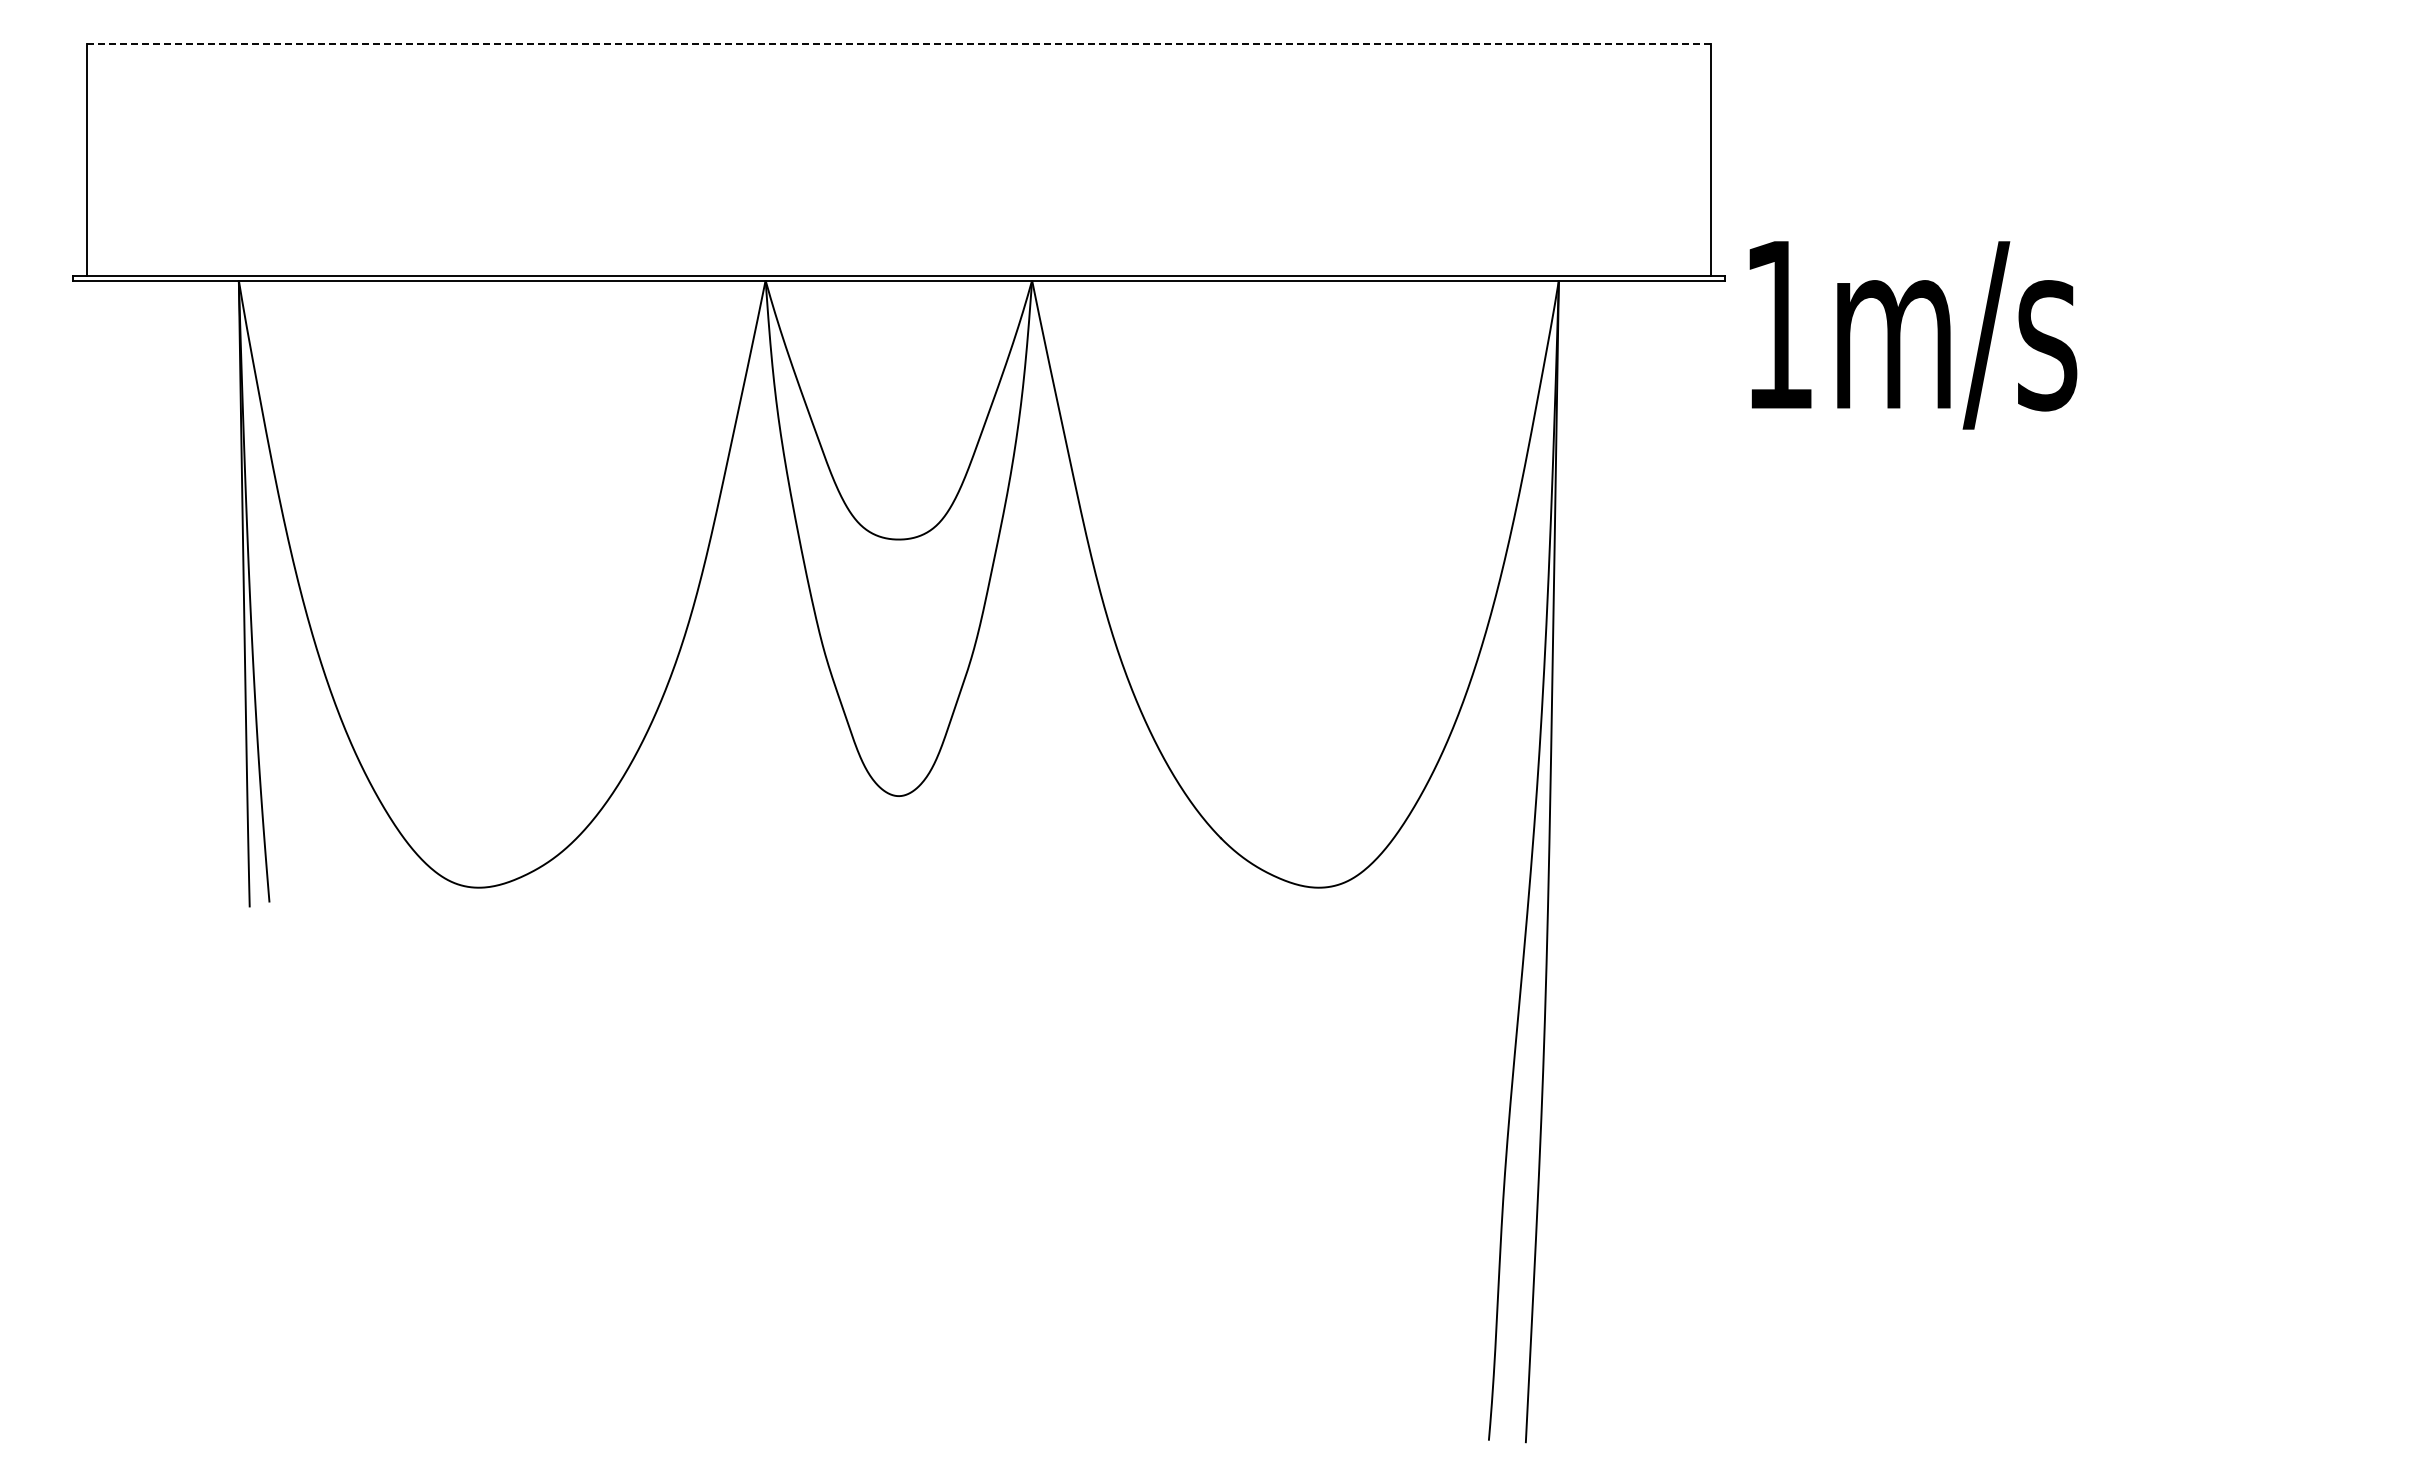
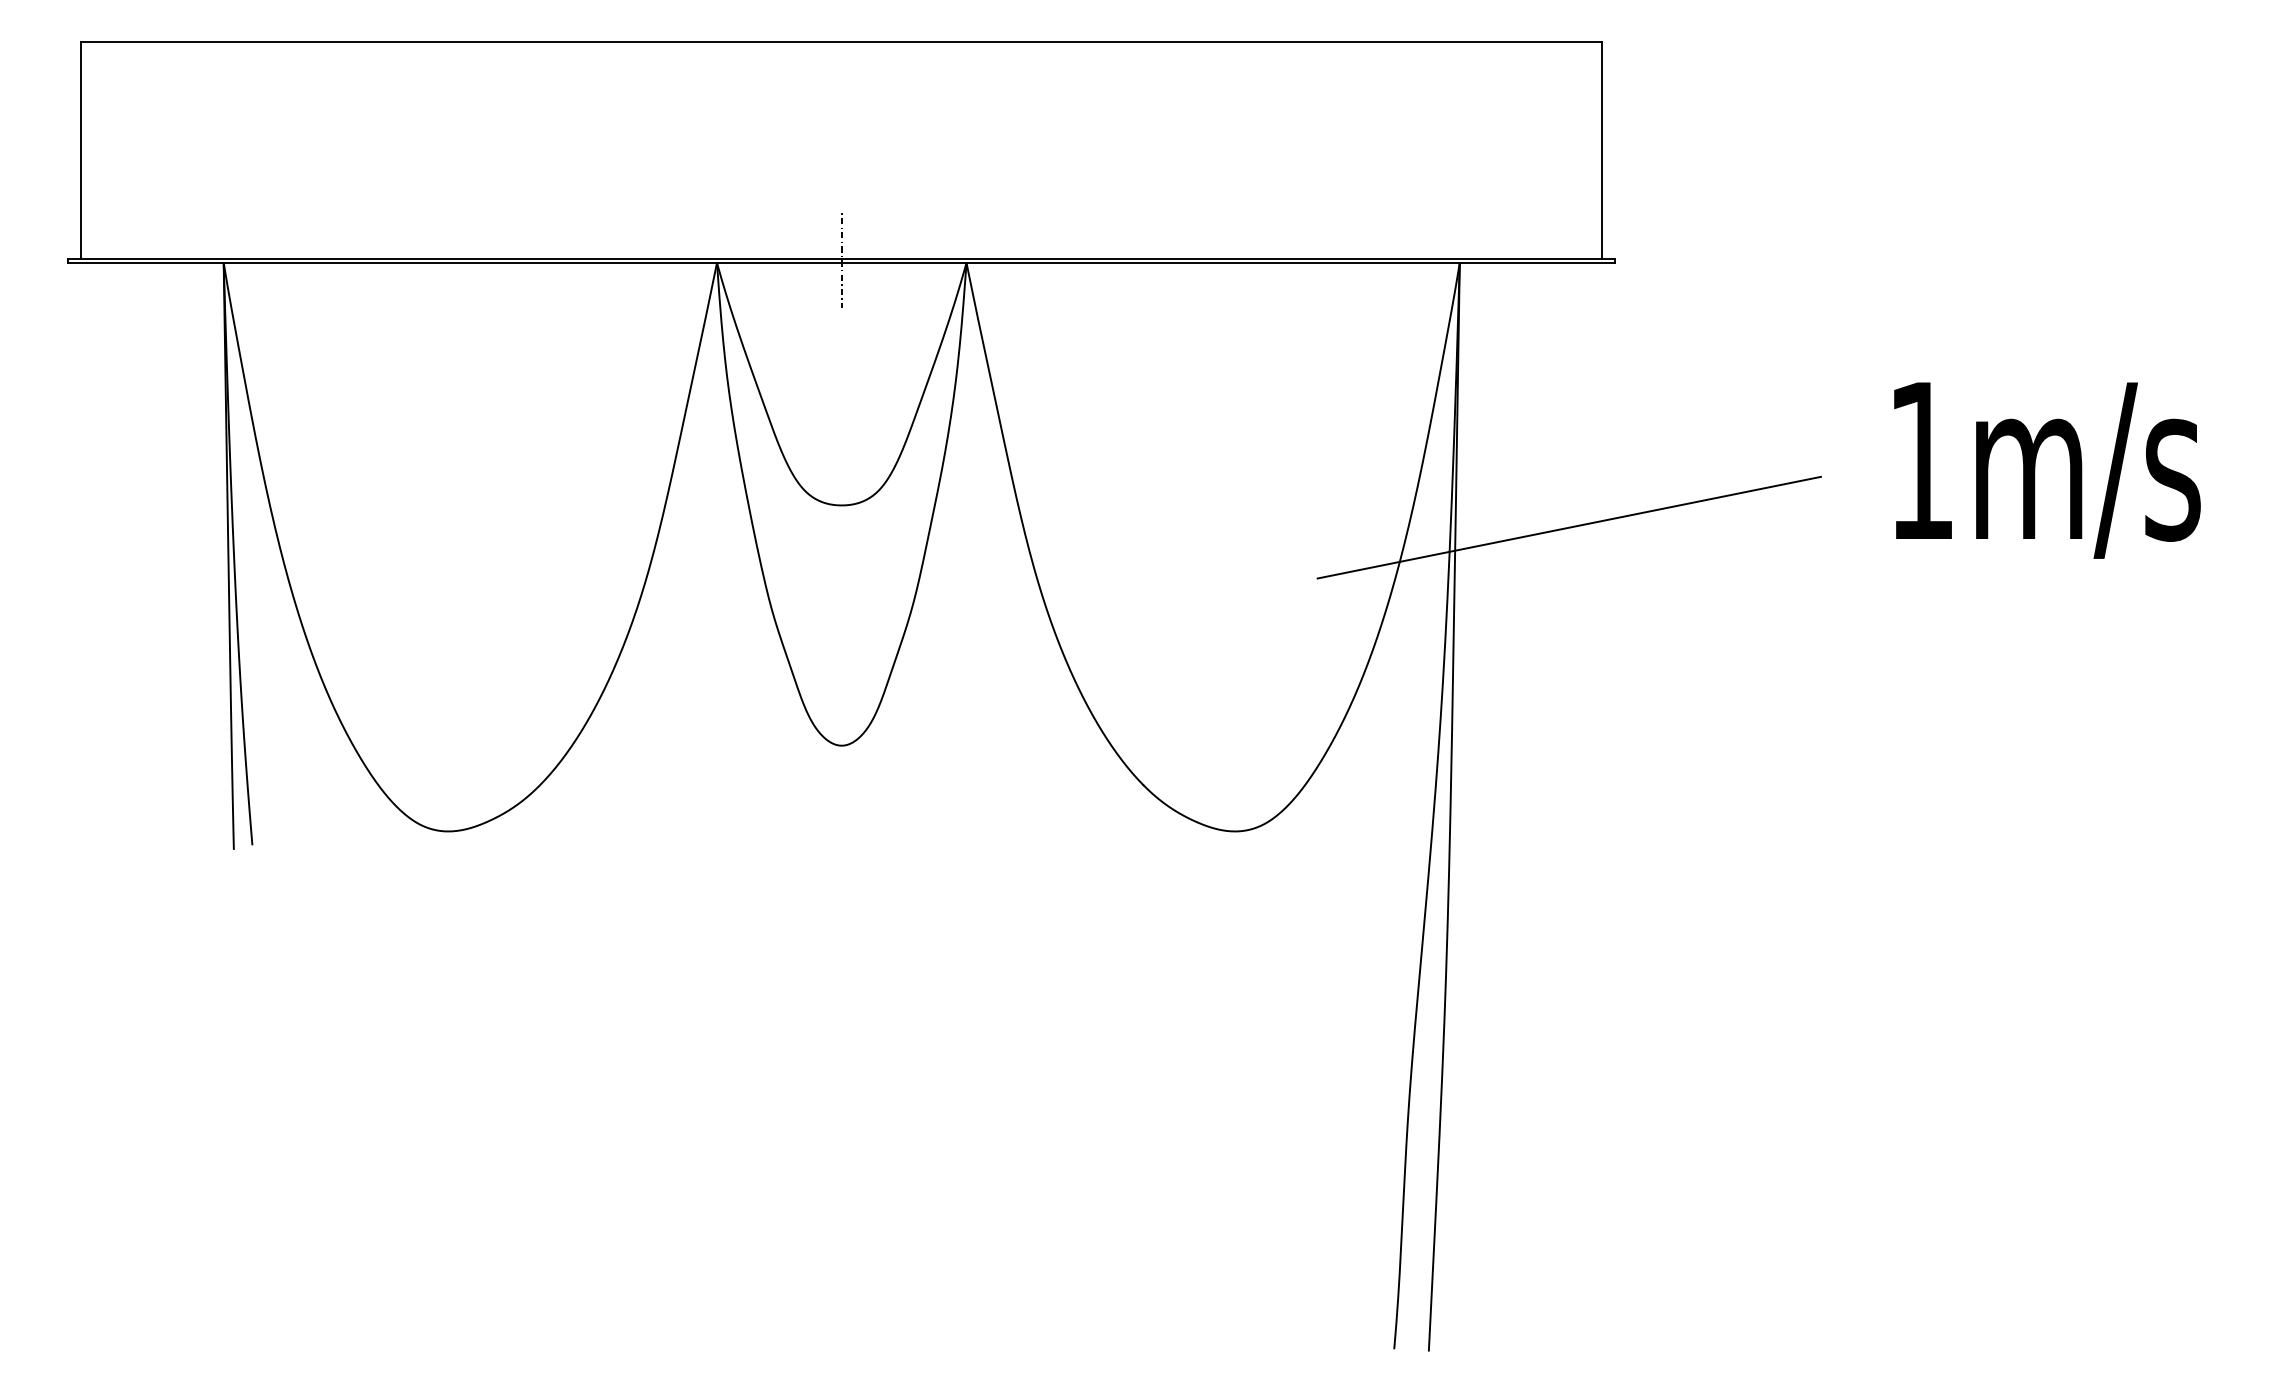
line: (898, 44) -> (841, 41), dashed -> solid
line: (898, 276) -> (841, 259), added
text: (1913, 335) -> (2047, 470), moved
line: (1675, 563) -> (1568, 527), added

